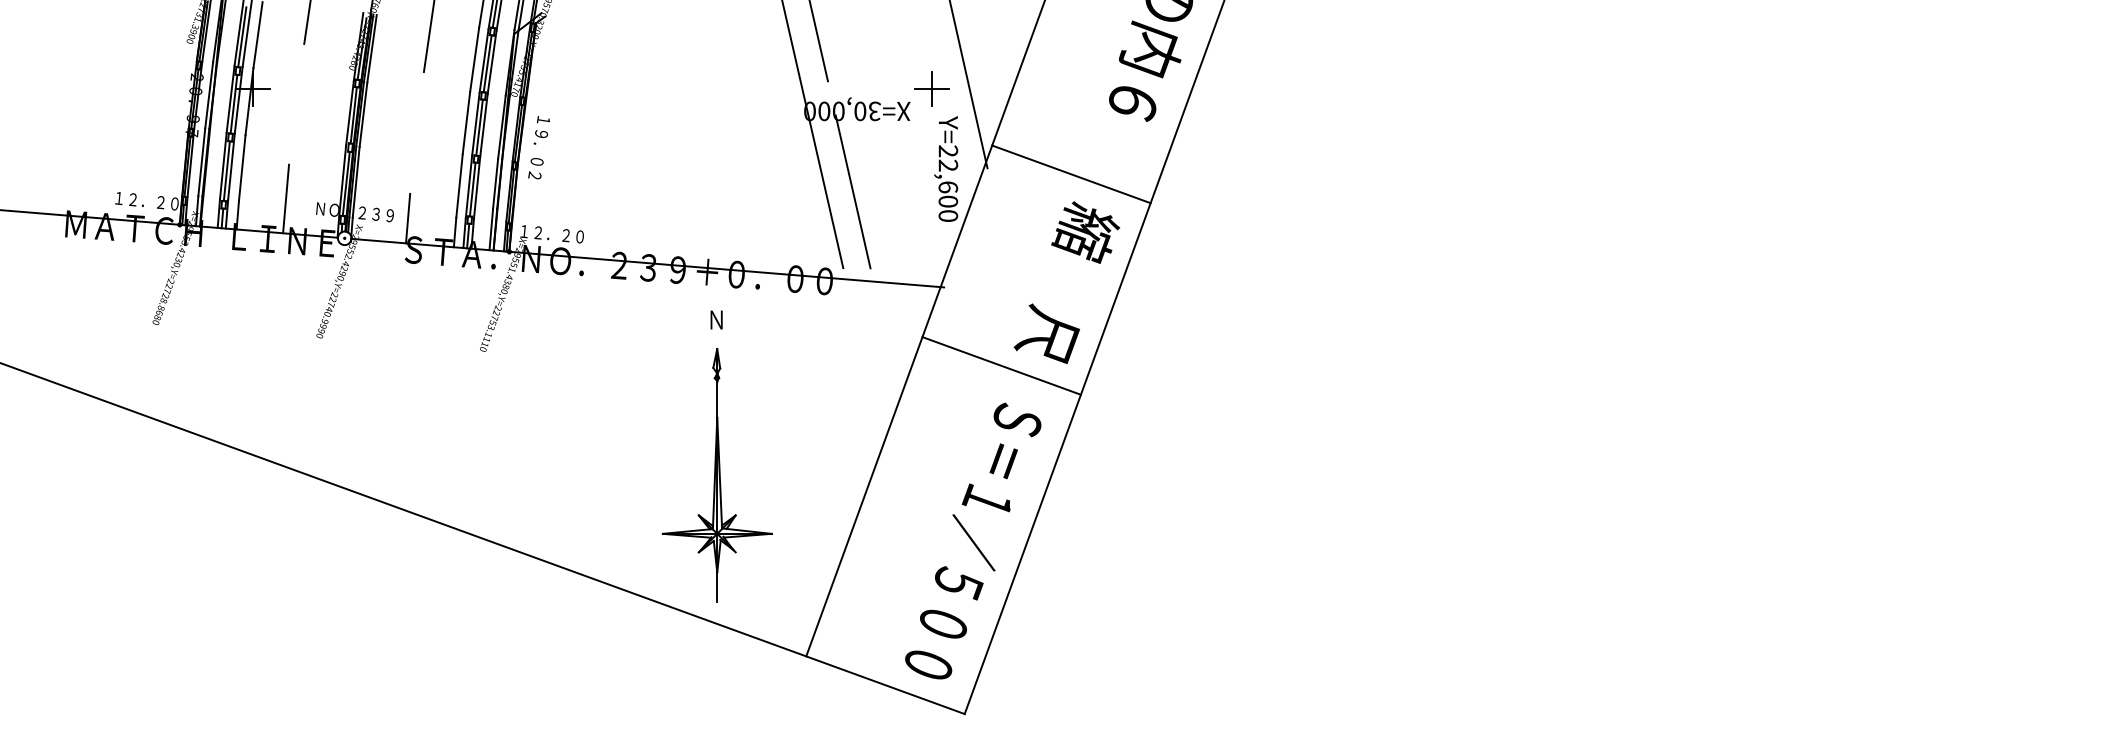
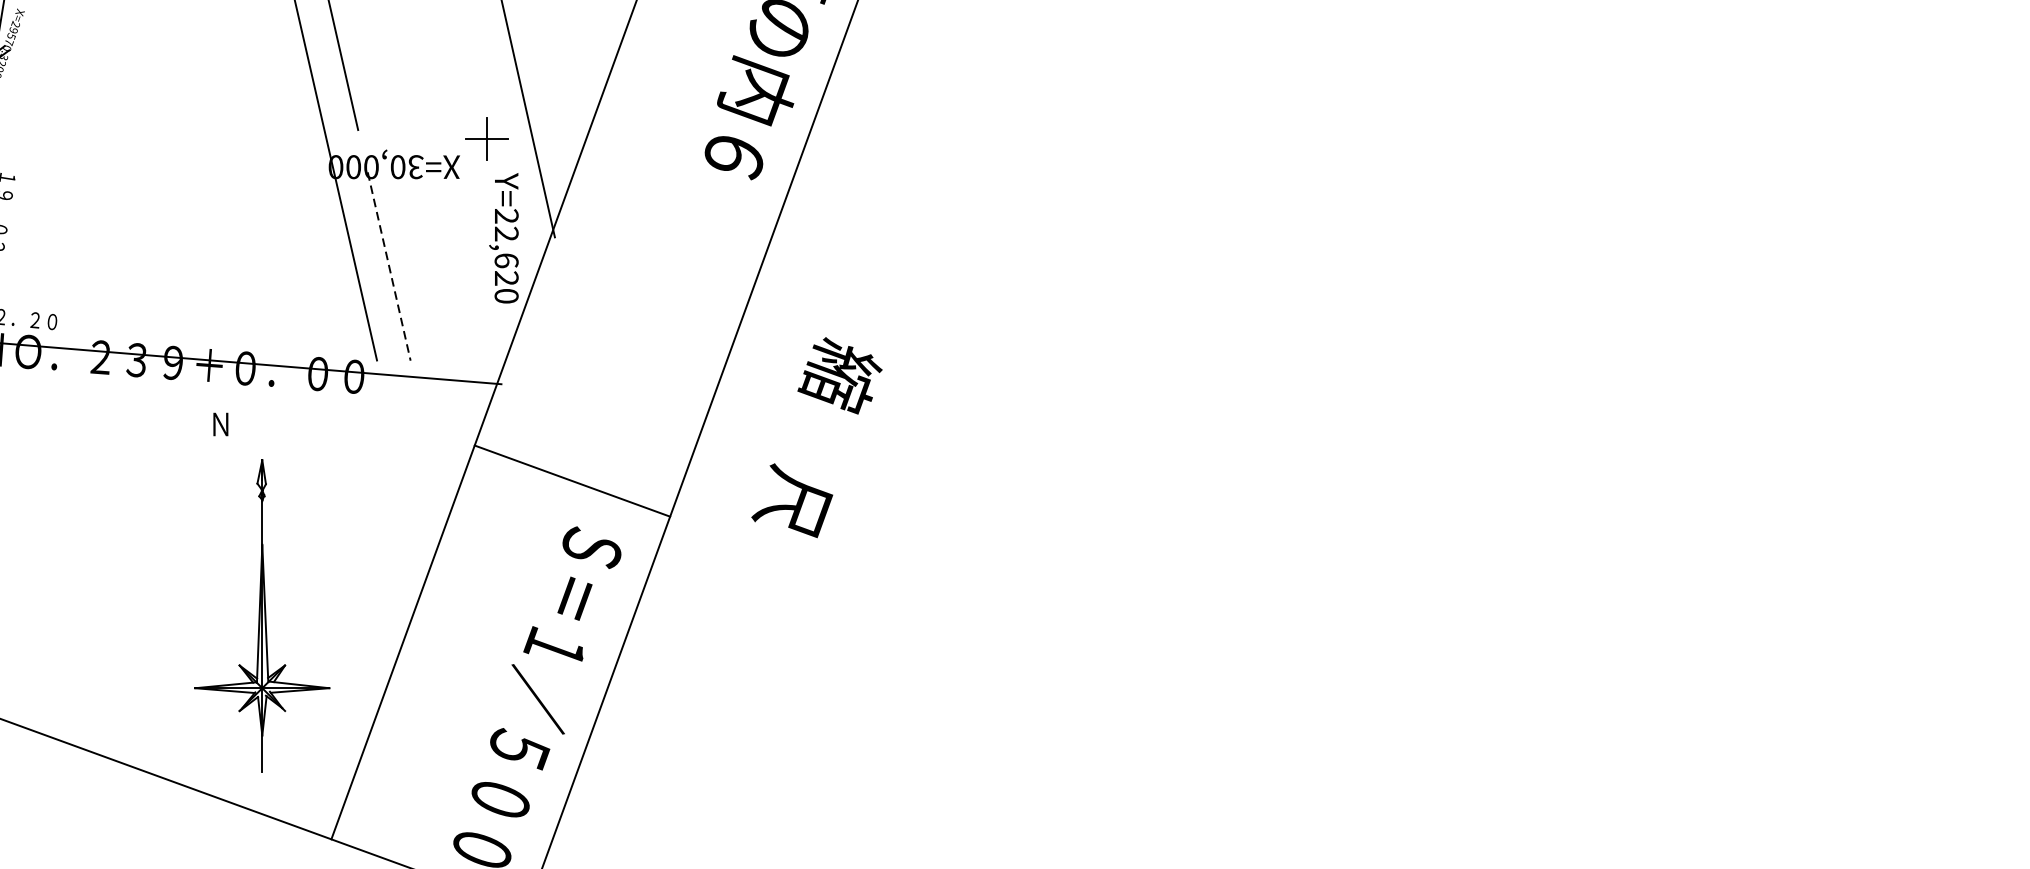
line: (1071, 174) -> (658, 244), removed
line: (853, 192) -> (389, 267), solid -> dashed
text: (947, 201) -> (505, 278), Y=22,600 -> Y=22,620
text: (1066, 282) -> (816, 437), moved
part: (716, 475) -> (261, 616), moved

